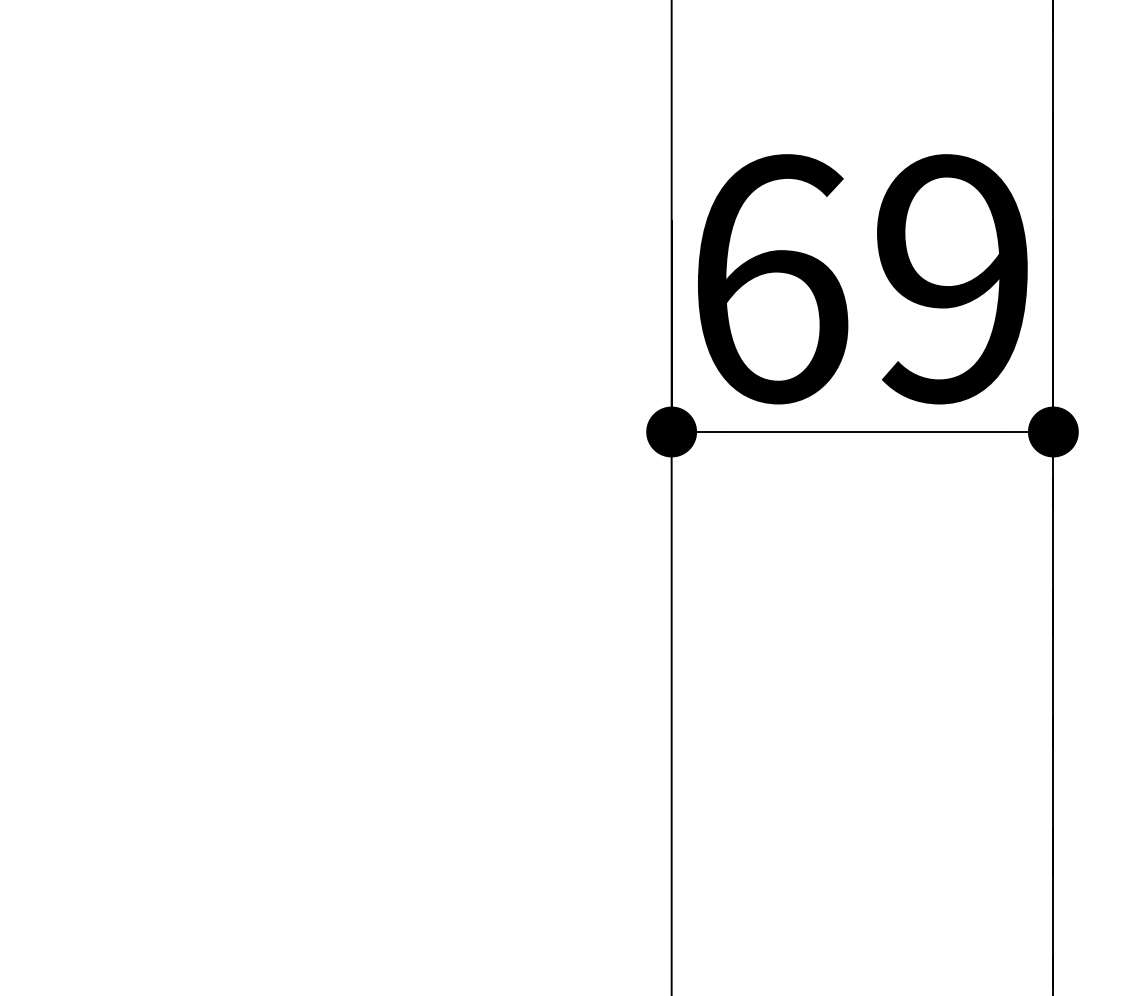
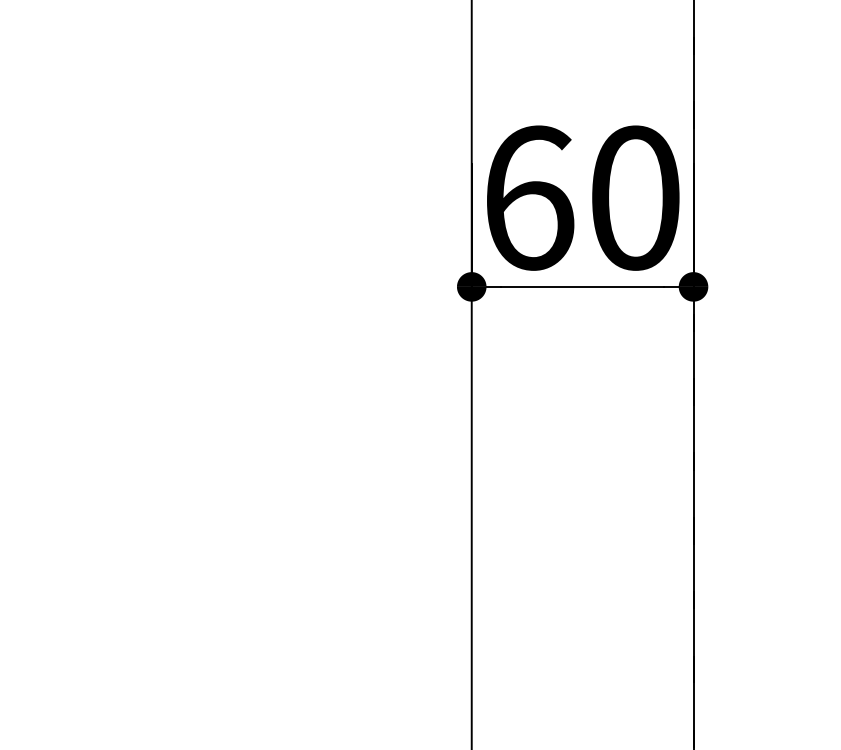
text: (953, 278) -> (635, 197), 69 -> 60

